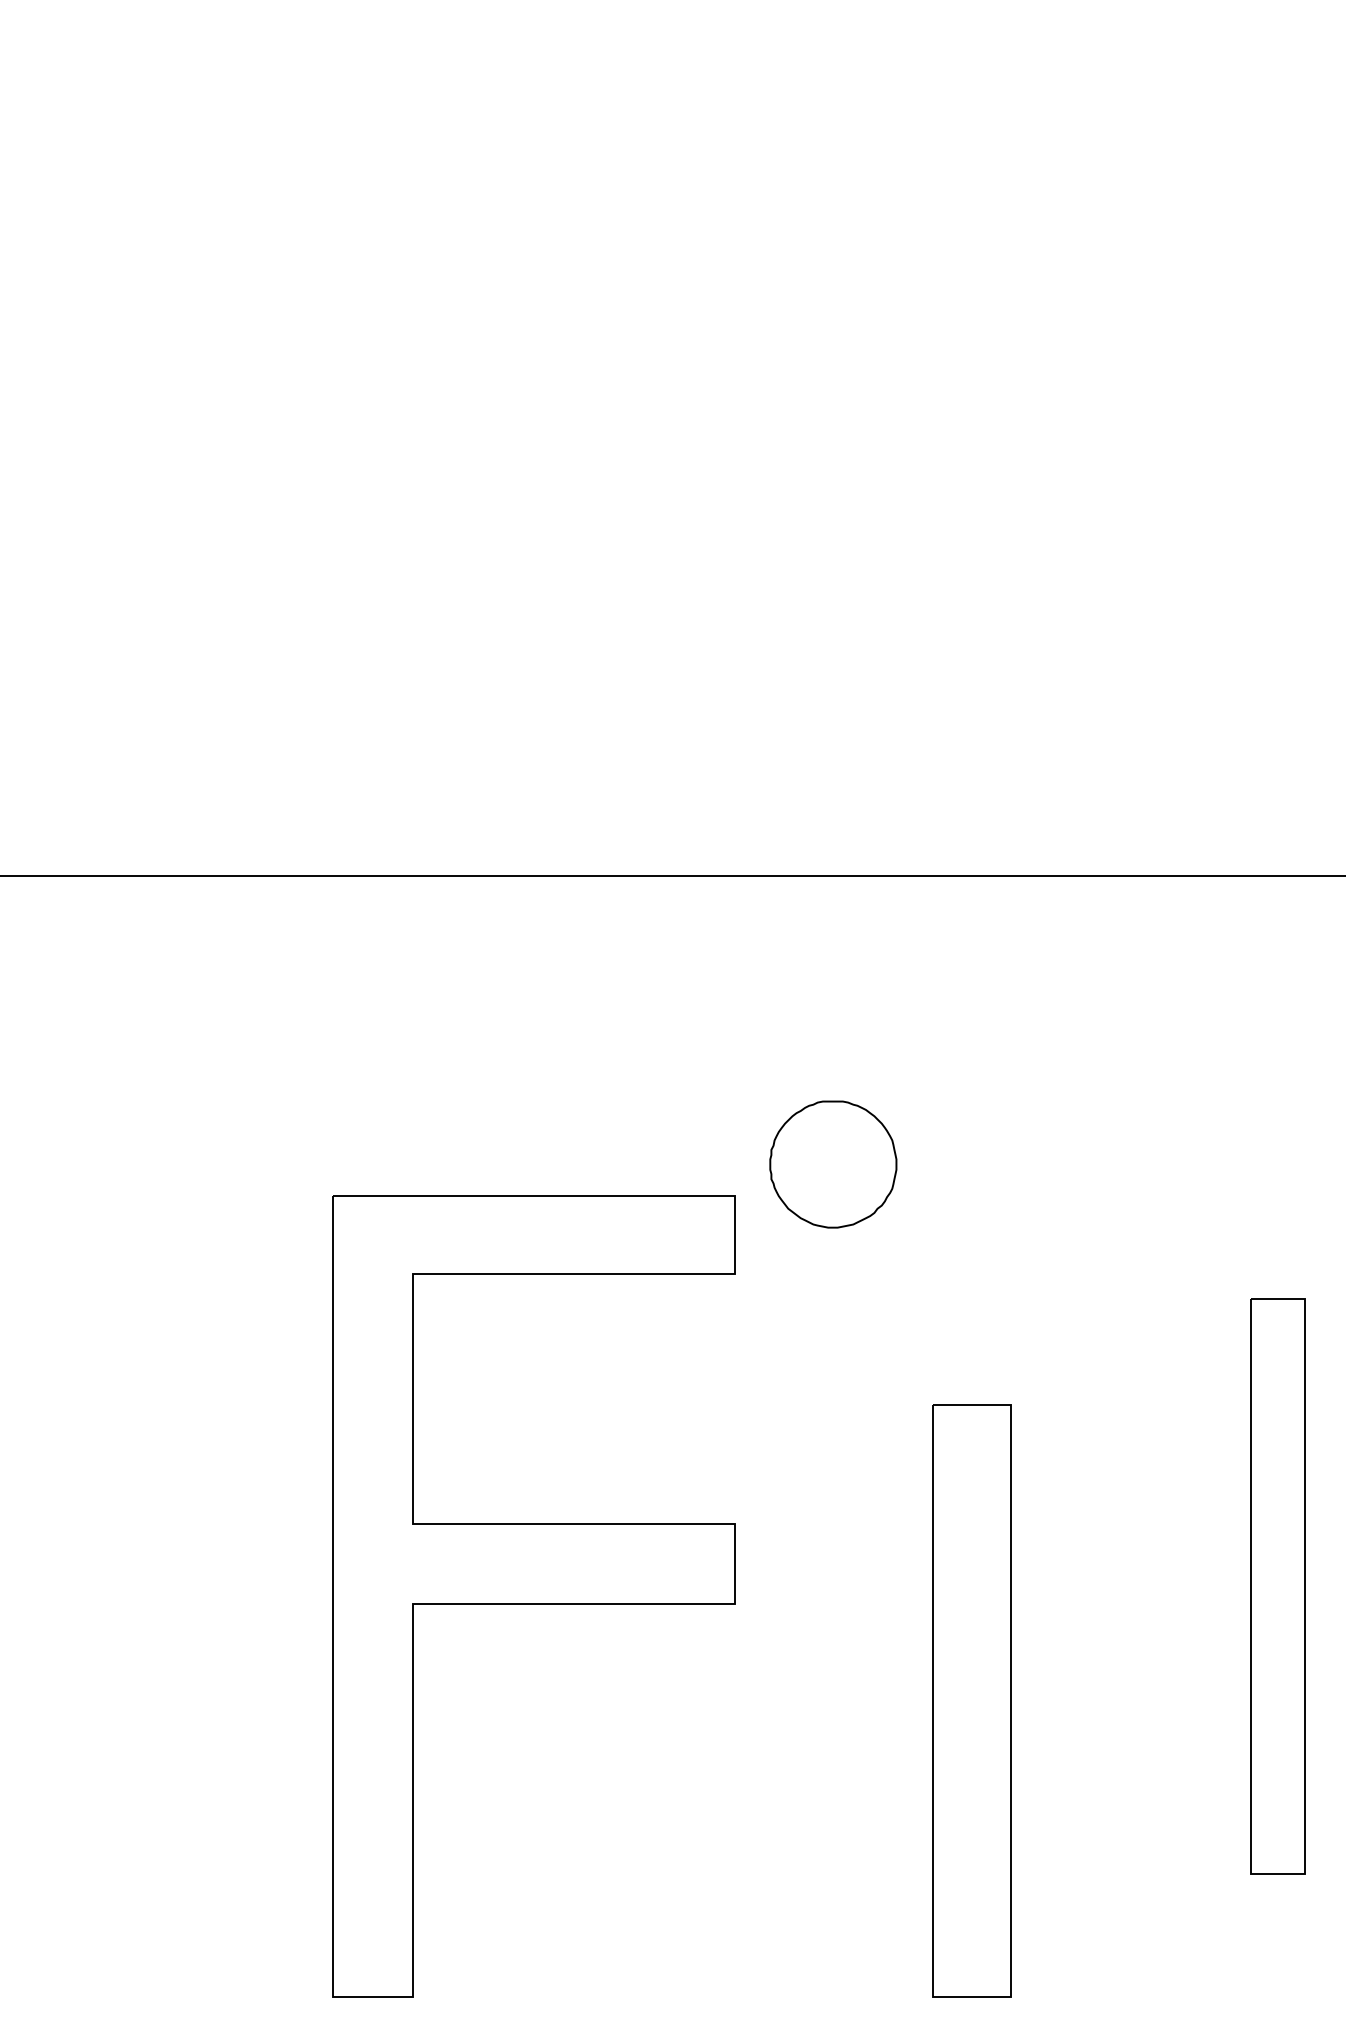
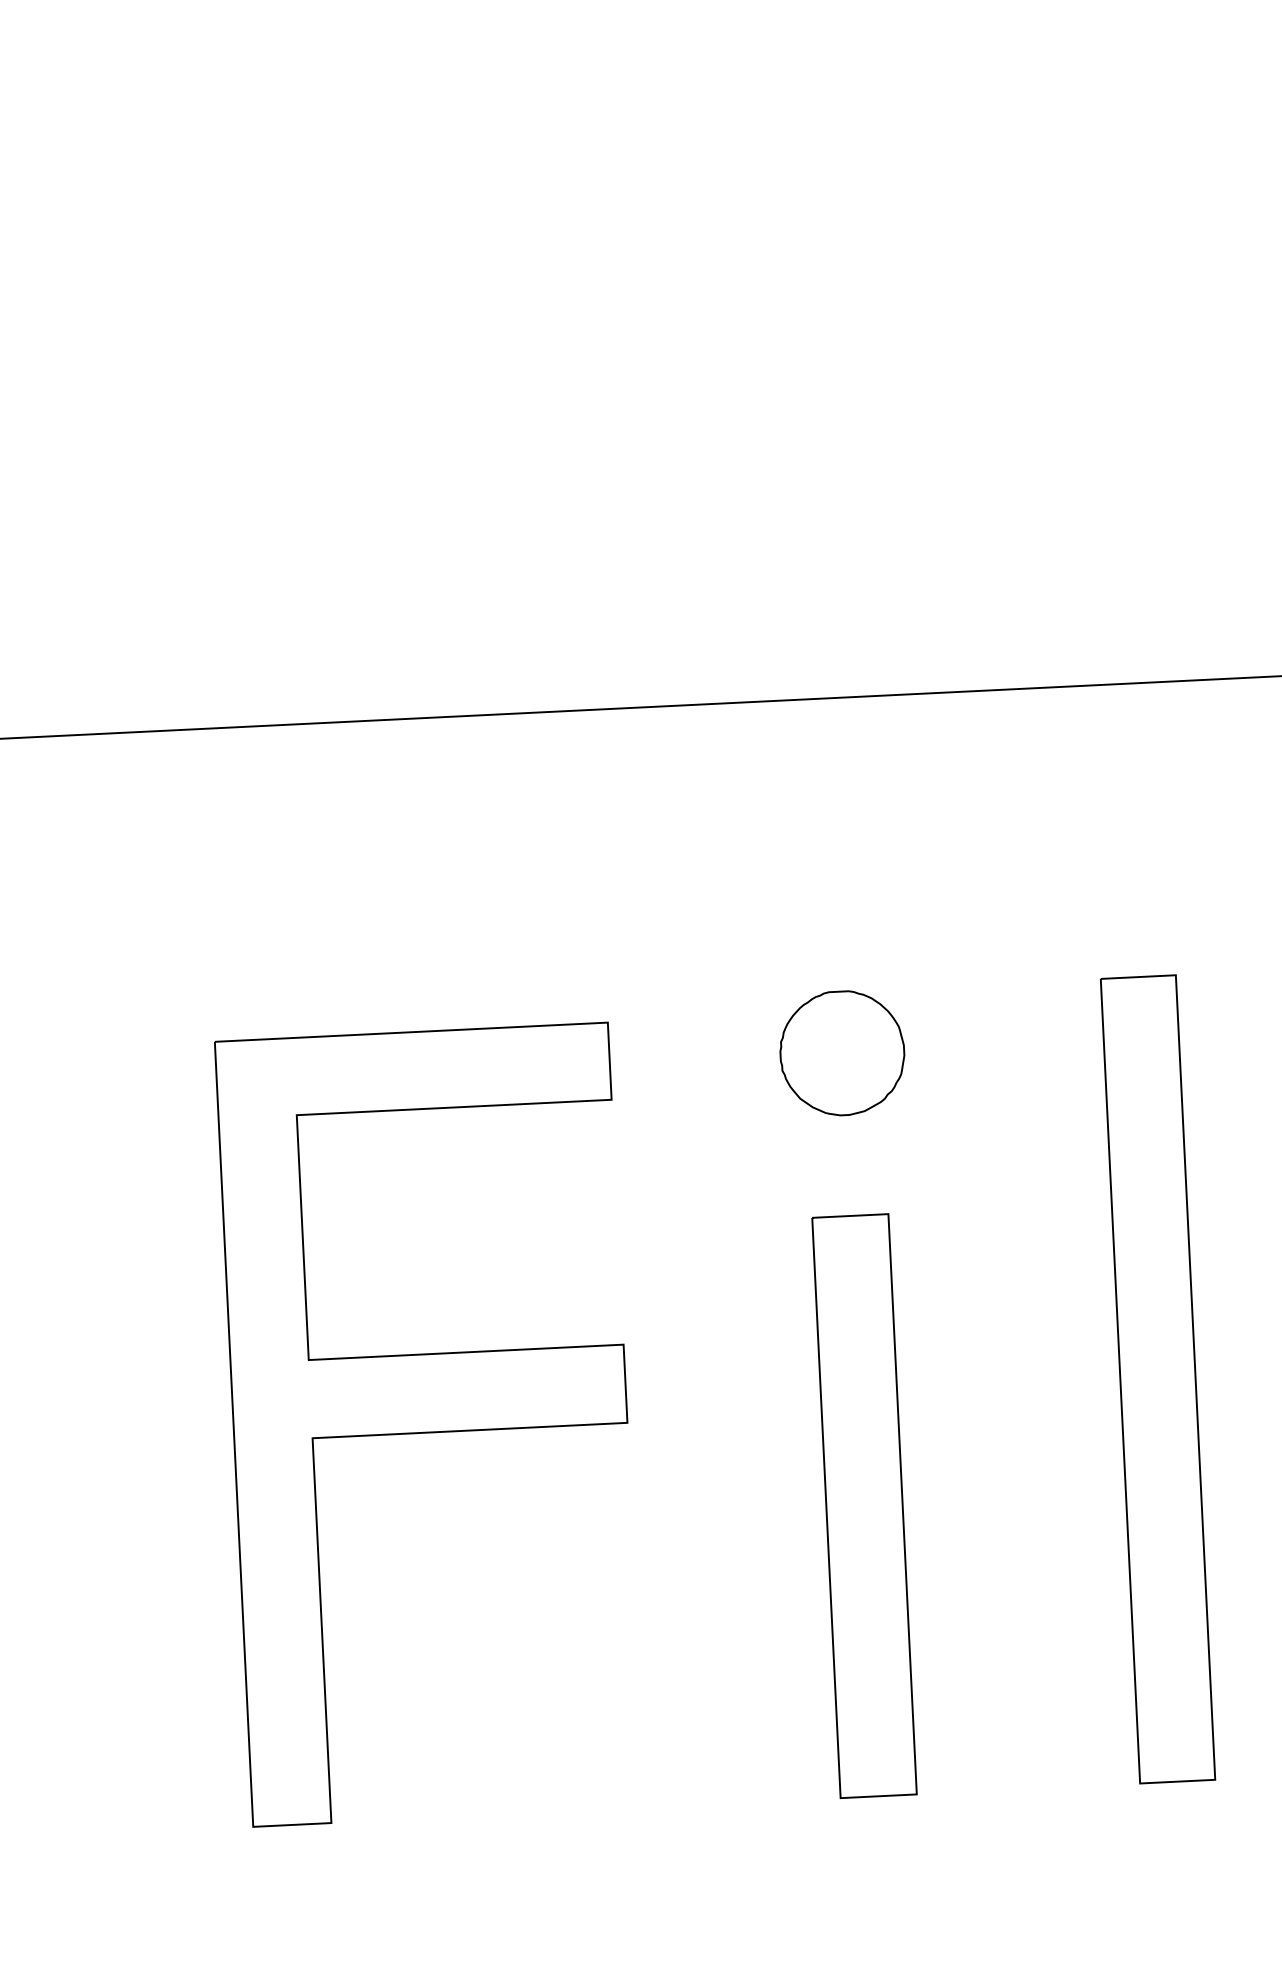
part: (833, 1164) -> (842, 1053), moved
part: (1277, 1586) -> (1157, 1379), size x1.43

